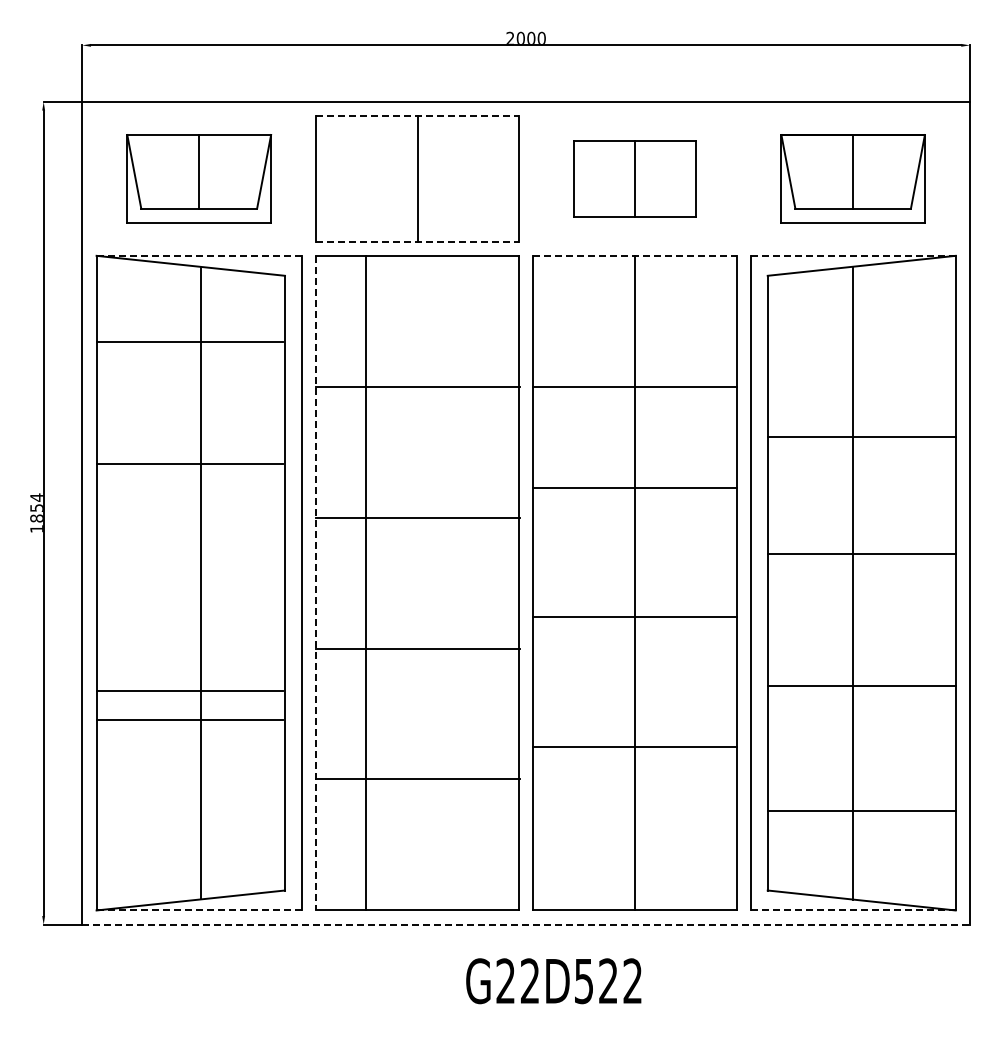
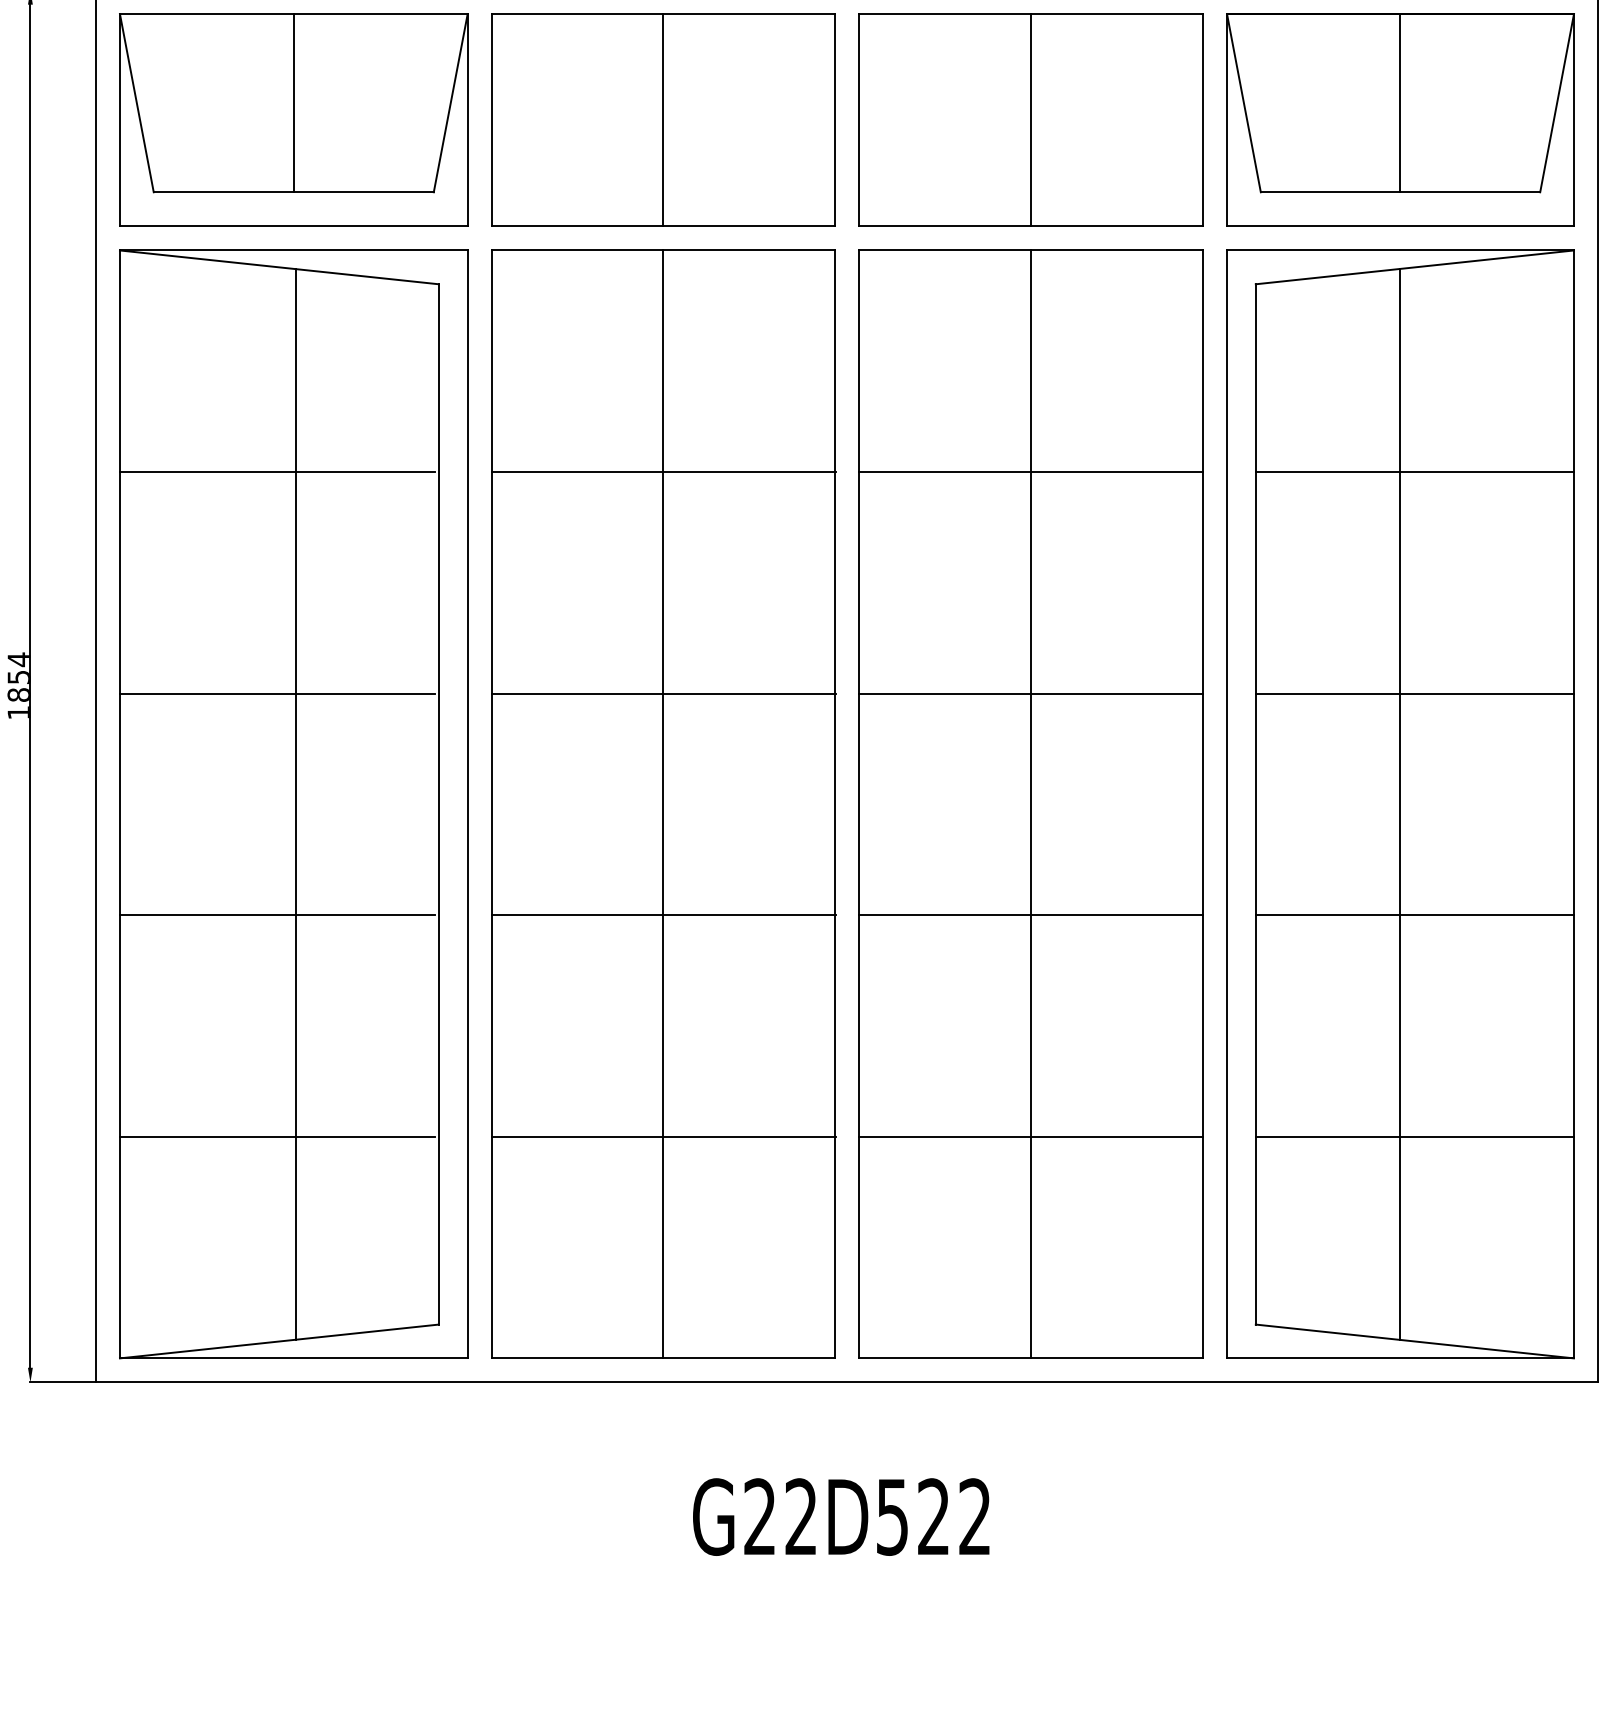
line: (418, 116) -> (664, 14), dashed -> solid
part: (198, 178) -> (292, 119), size x1.43
part: (634, 178) -> (1030, 119), size x1.67
part: (852, 178) -> (1399, 119), size x1.43
line: (418, 241) -> (664, 226), dashed -> solid
line: (199, 255) -> (294, 249), dashed -> solid
line: (634, 255) -> (1030, 249), dashed -> solid
line: (853, 255) -> (1400, 249), dashed -> solid
line: (189, 341) -> (277, 471), moved
line: (861, 436) -> (1414, 471), moved
line: (189, 463) -> (277, 693), moved
line: (634, 487) -> (1030, 693), moved
line: (861, 553) -> (1414, 693), moved
line: (365, 582) -> (663, 803), moved
line: (316, 583) -> (492, 805), dashed -> solid
line: (634, 616) -> (1030, 915), moved
line: (861, 685) -> (1414, 915), moved
line: (189, 690) -> (277, 915), moved
line: (189, 720) -> (277, 1136), moved
line: (634, 747) -> (1030, 1136), moved
line: (861, 811) -> (1414, 1136), moved
line: (199, 910) -> (294, 1358), dashed -> solid
line: (853, 910) -> (1400, 1358), dashed -> solid
line: (526, 924) -> (847, 1382), dashed -> solid
text: (553, 981) -> (840, 1517), moved

